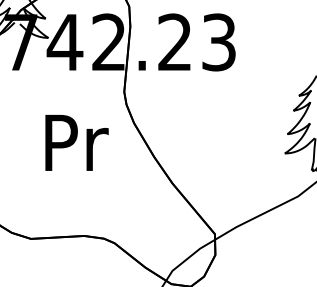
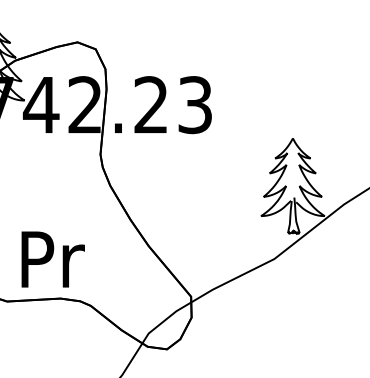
text: (76, 142) -> (52, 259), moved

